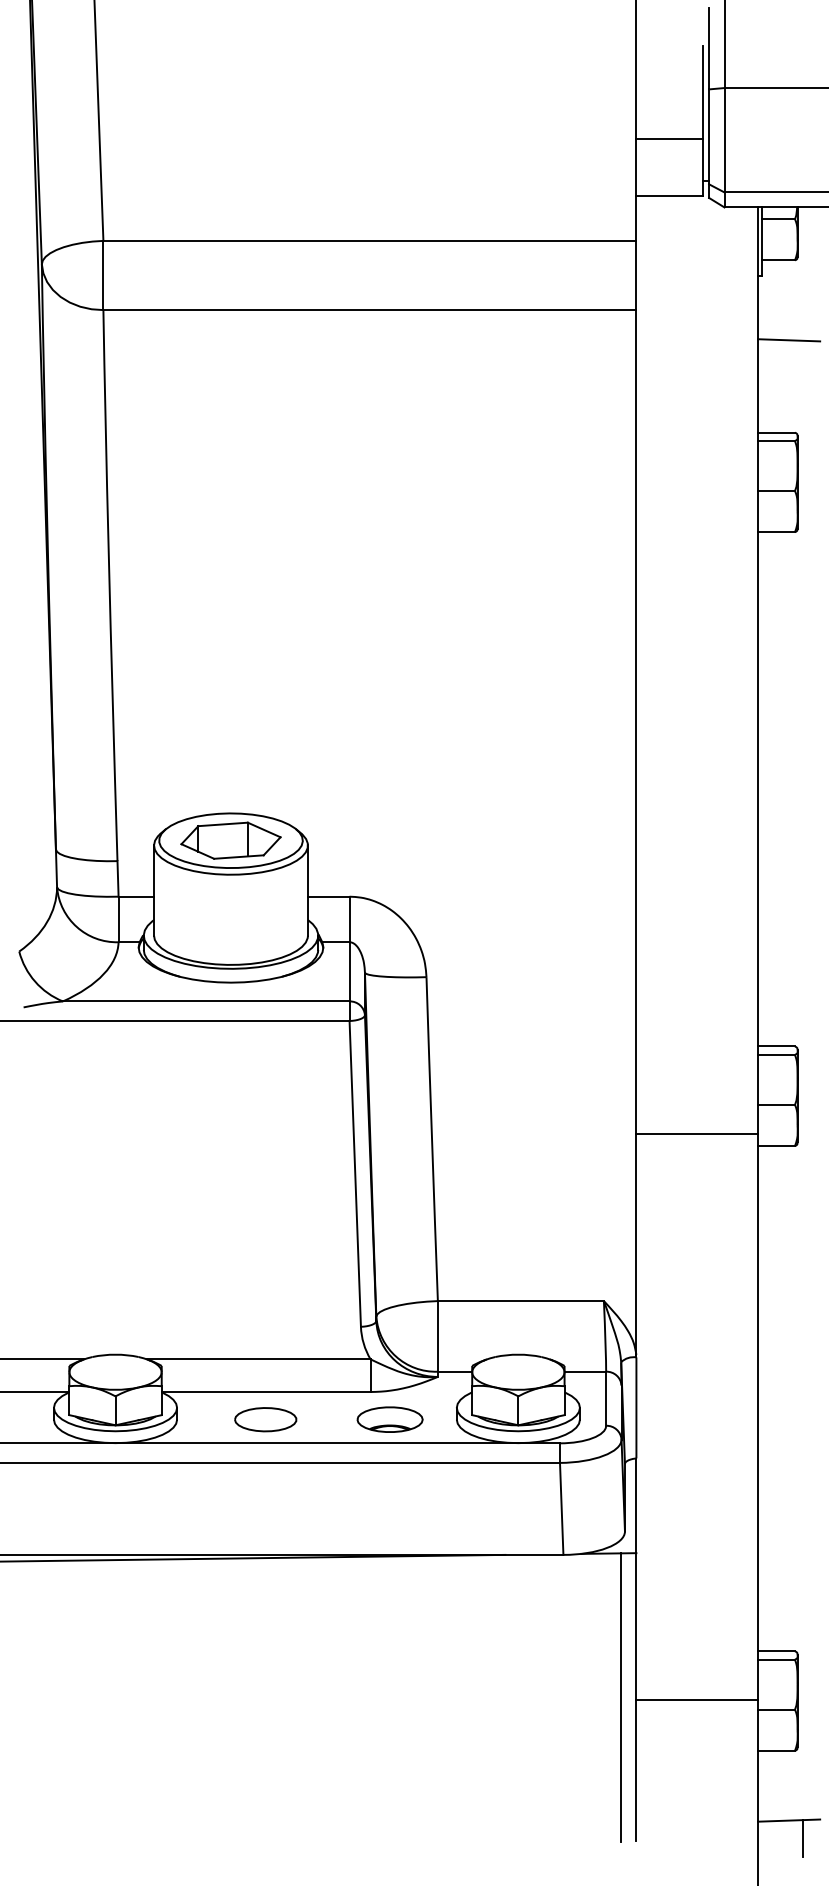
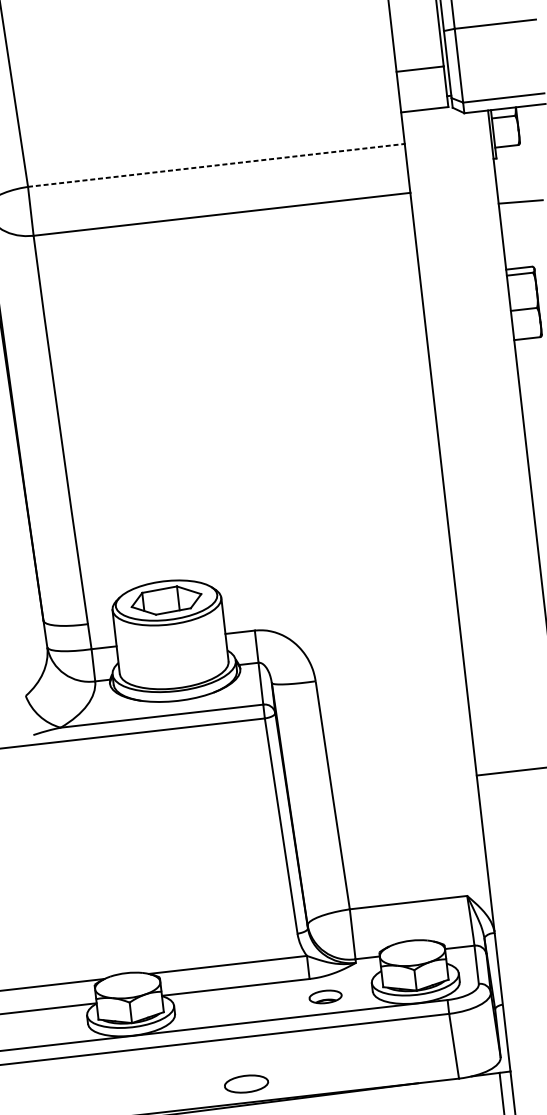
line: (370, 240) -> (216, 165), solid -> dashed
part: (265, 1419) -> (246, 1083), moved
part: (389, 1419) -> (325, 996), size x0.7

